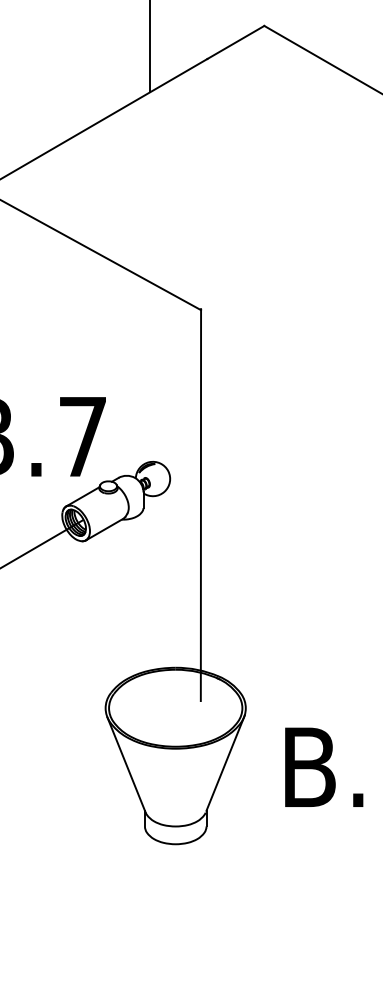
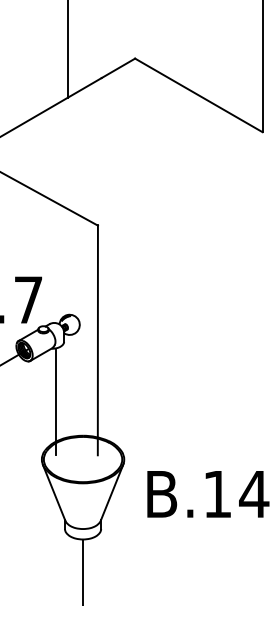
line: (128, 611) -> (55, 402), added
line: (176, 900) -> (83, 572), added

